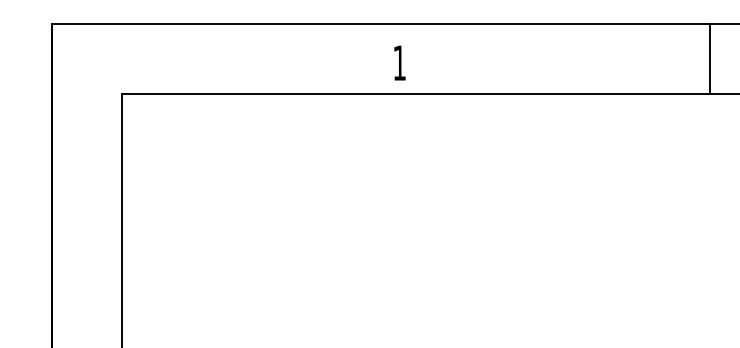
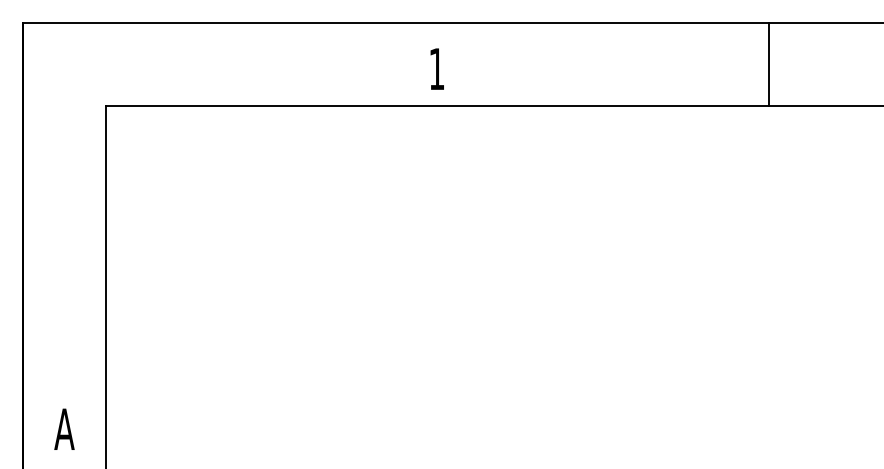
line: (710, 59) -> (768, 64), moved

